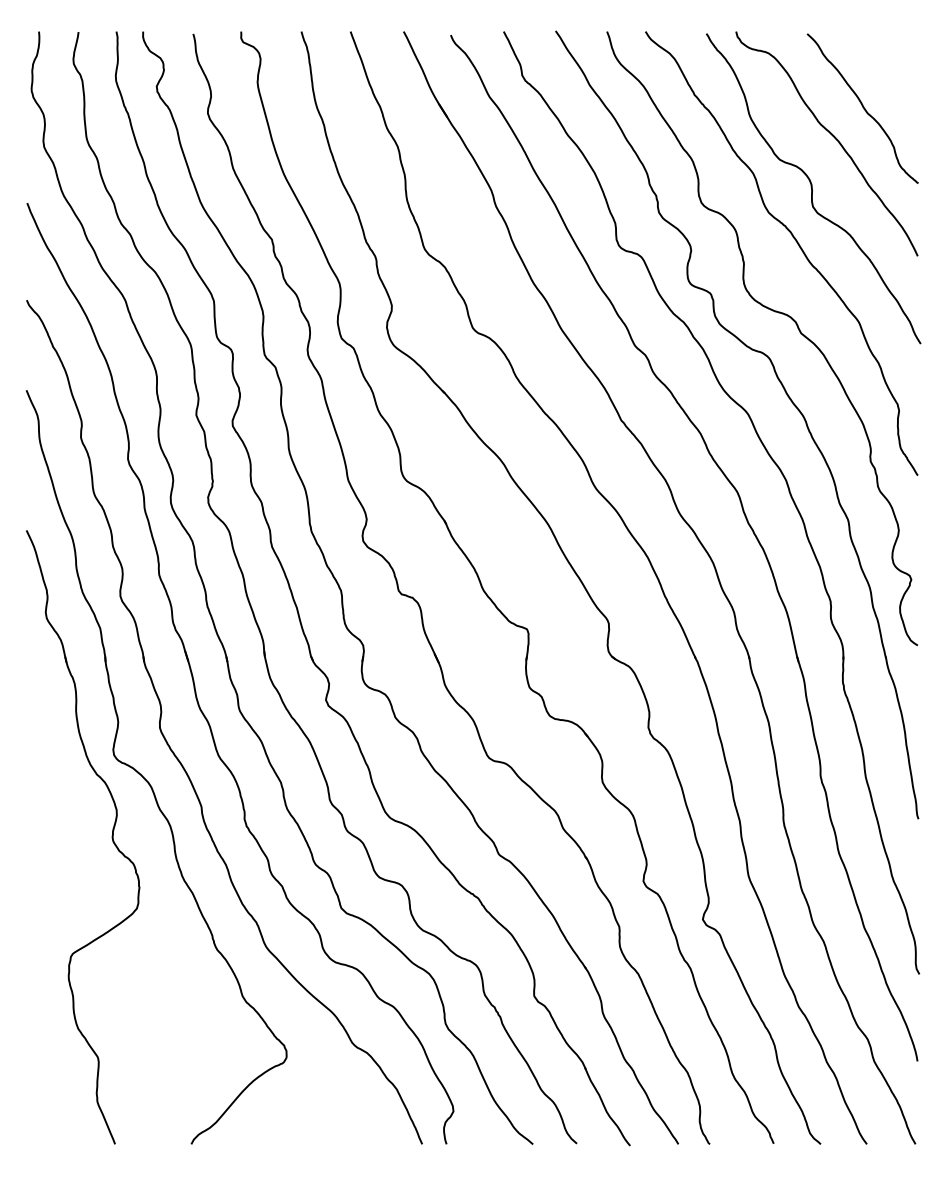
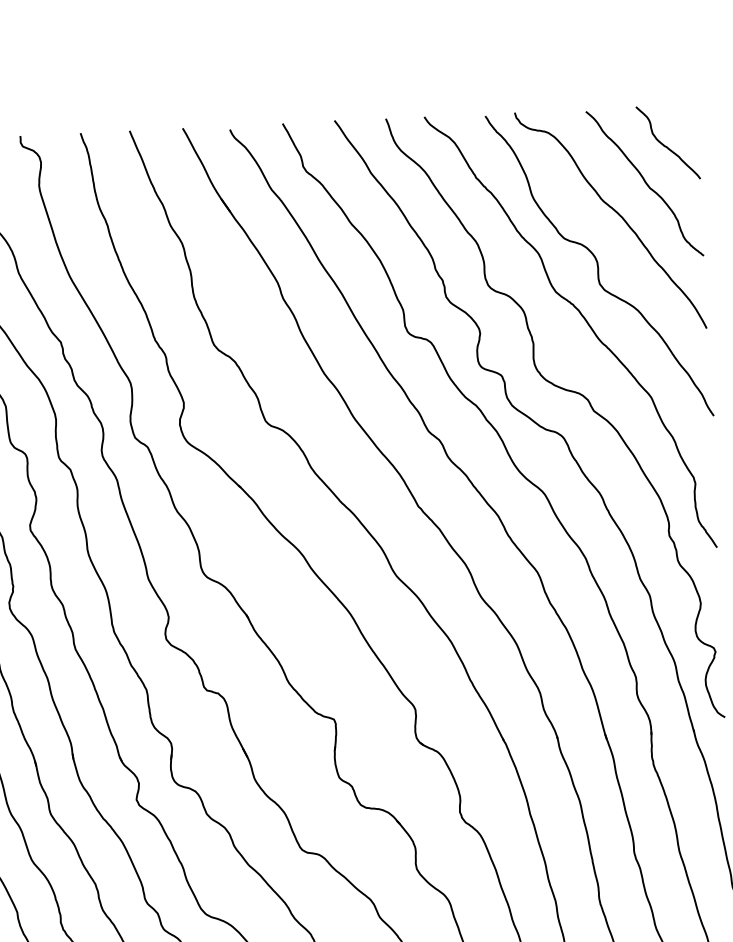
curve: (885, 71) -> (665, 145), added

